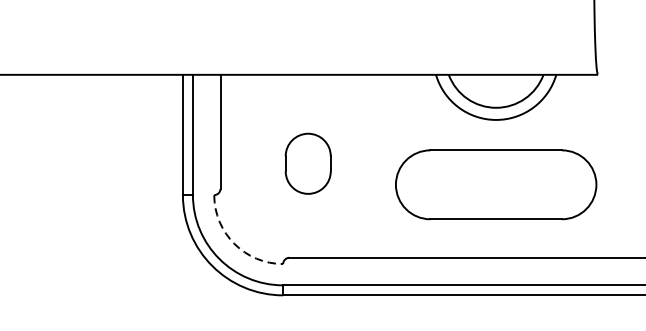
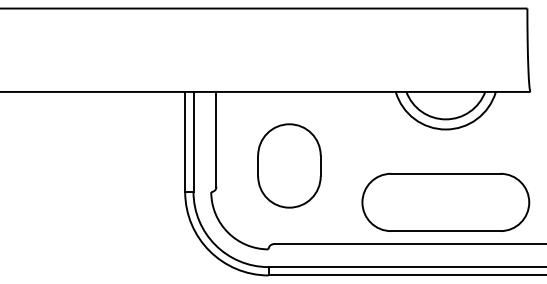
part: (308, 163) -> (289, 165), size x1.67
part: (495, 183) -> (445, 201), moved
arc: (234, 243) -> (228, 232), dashed -> solid

